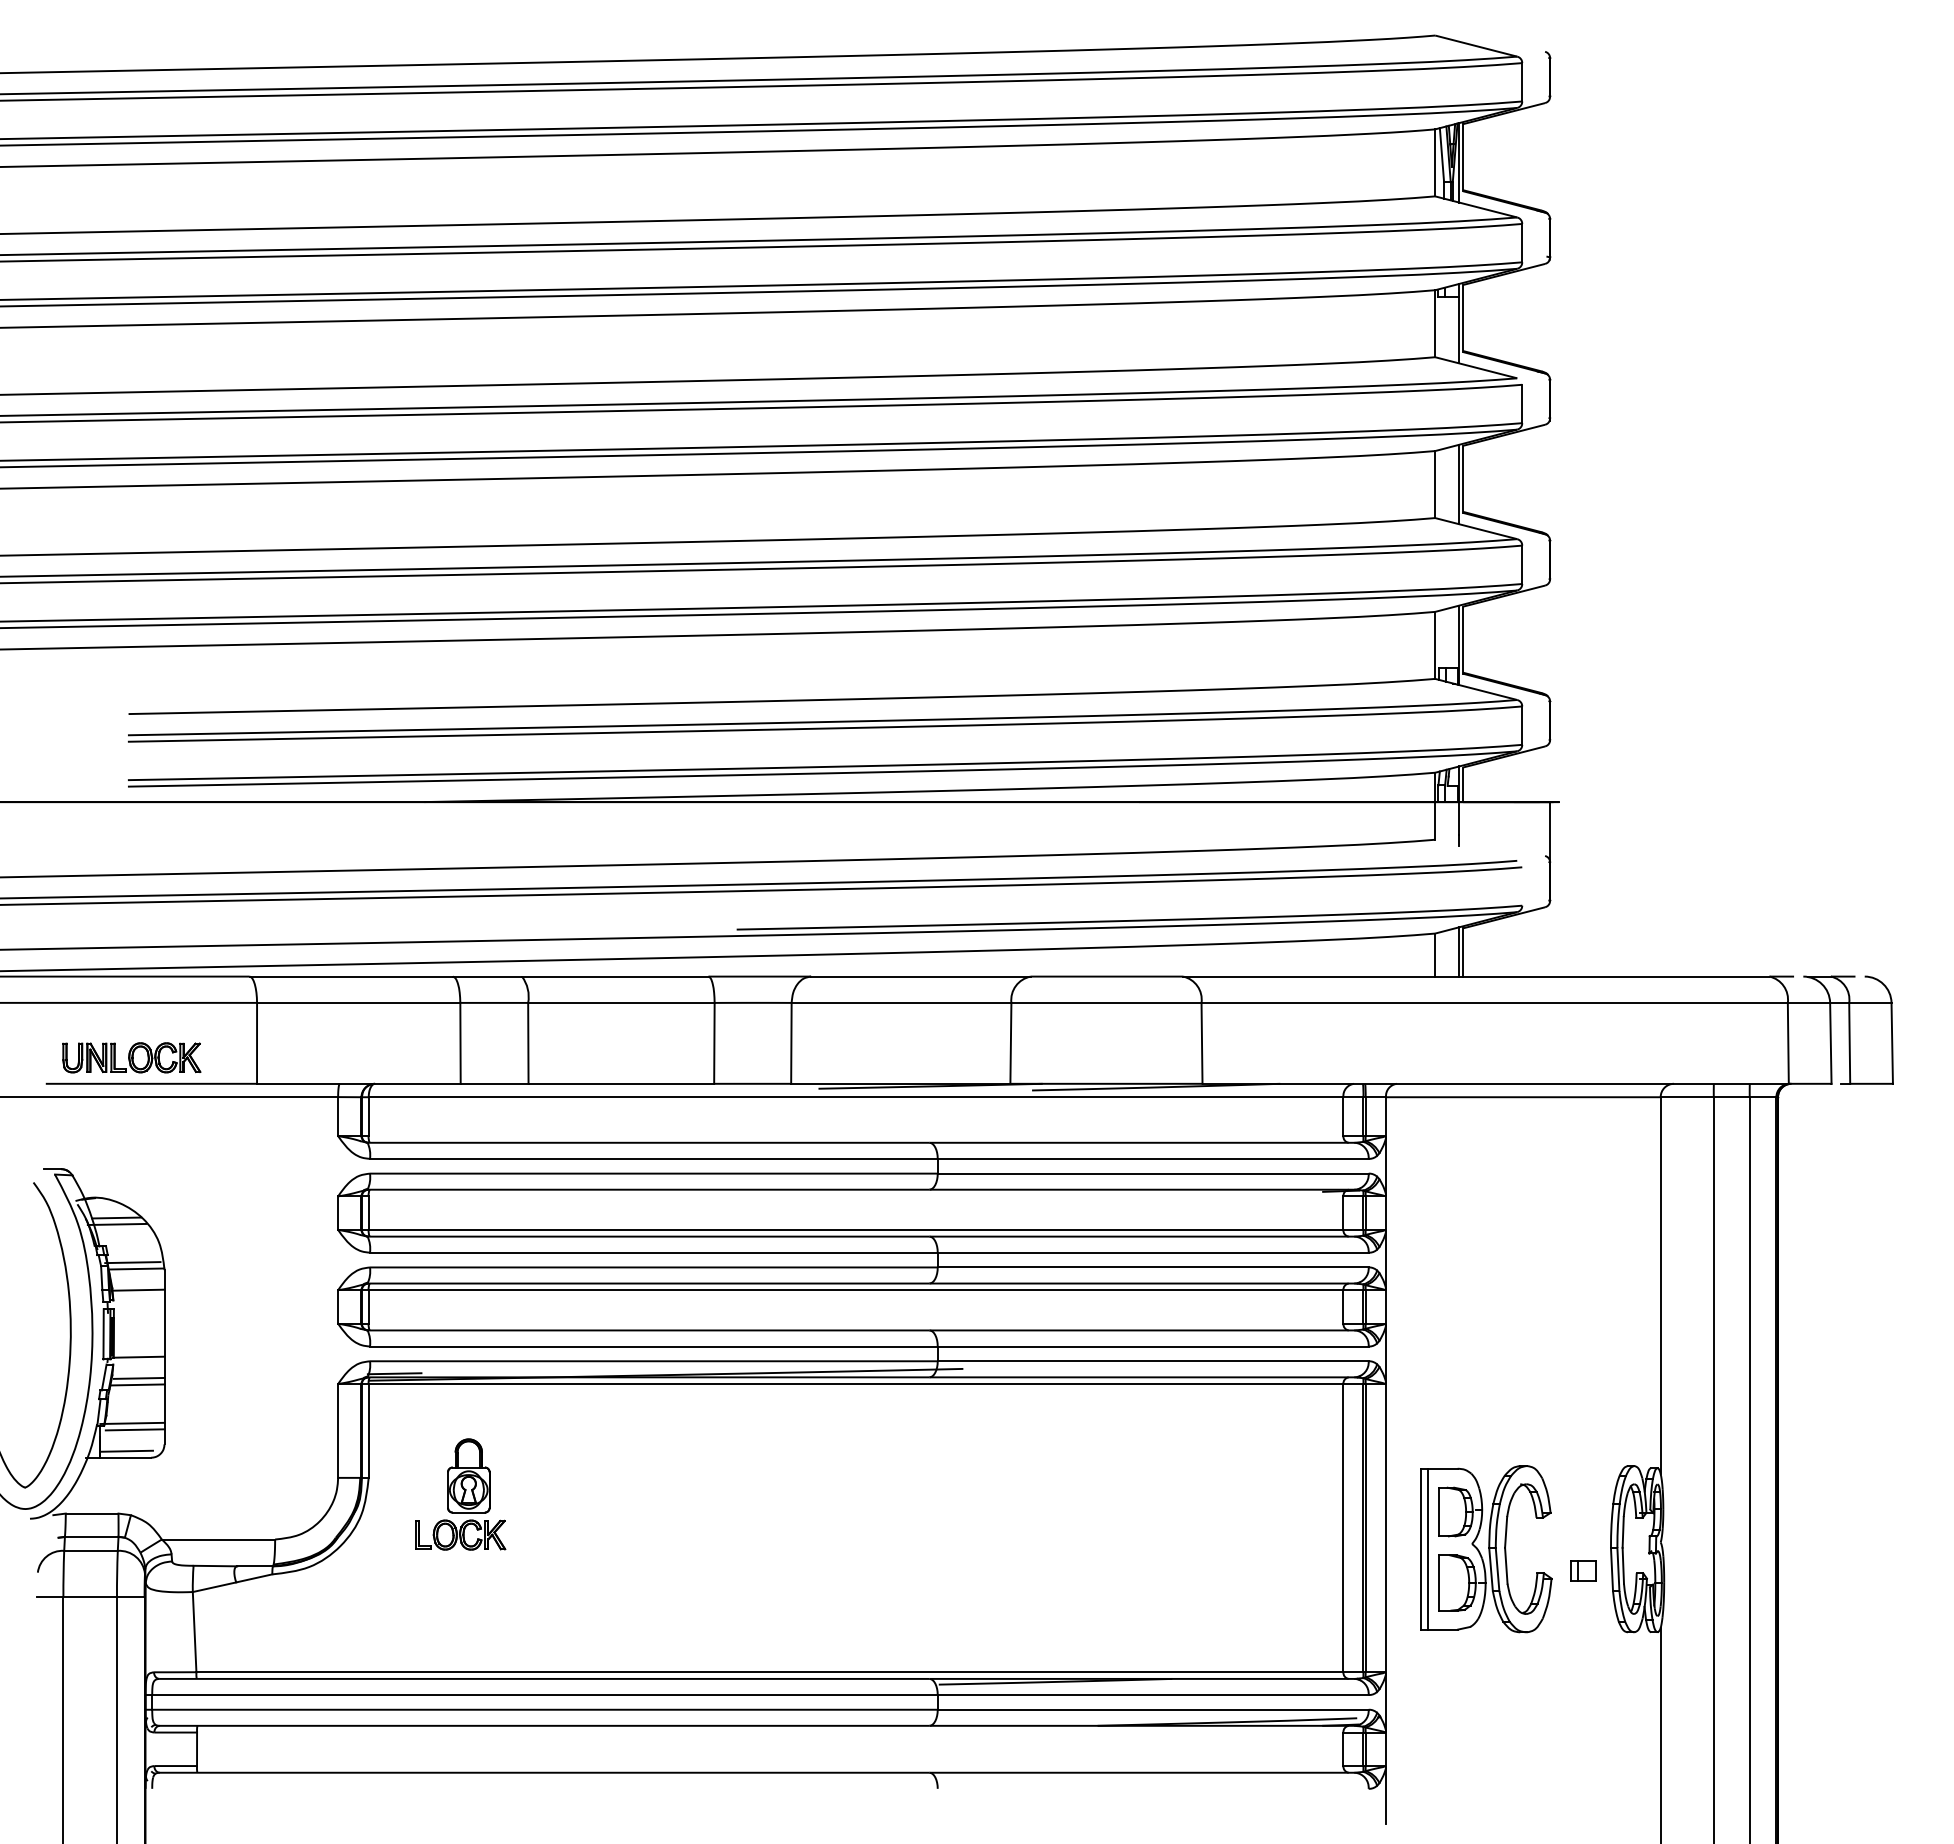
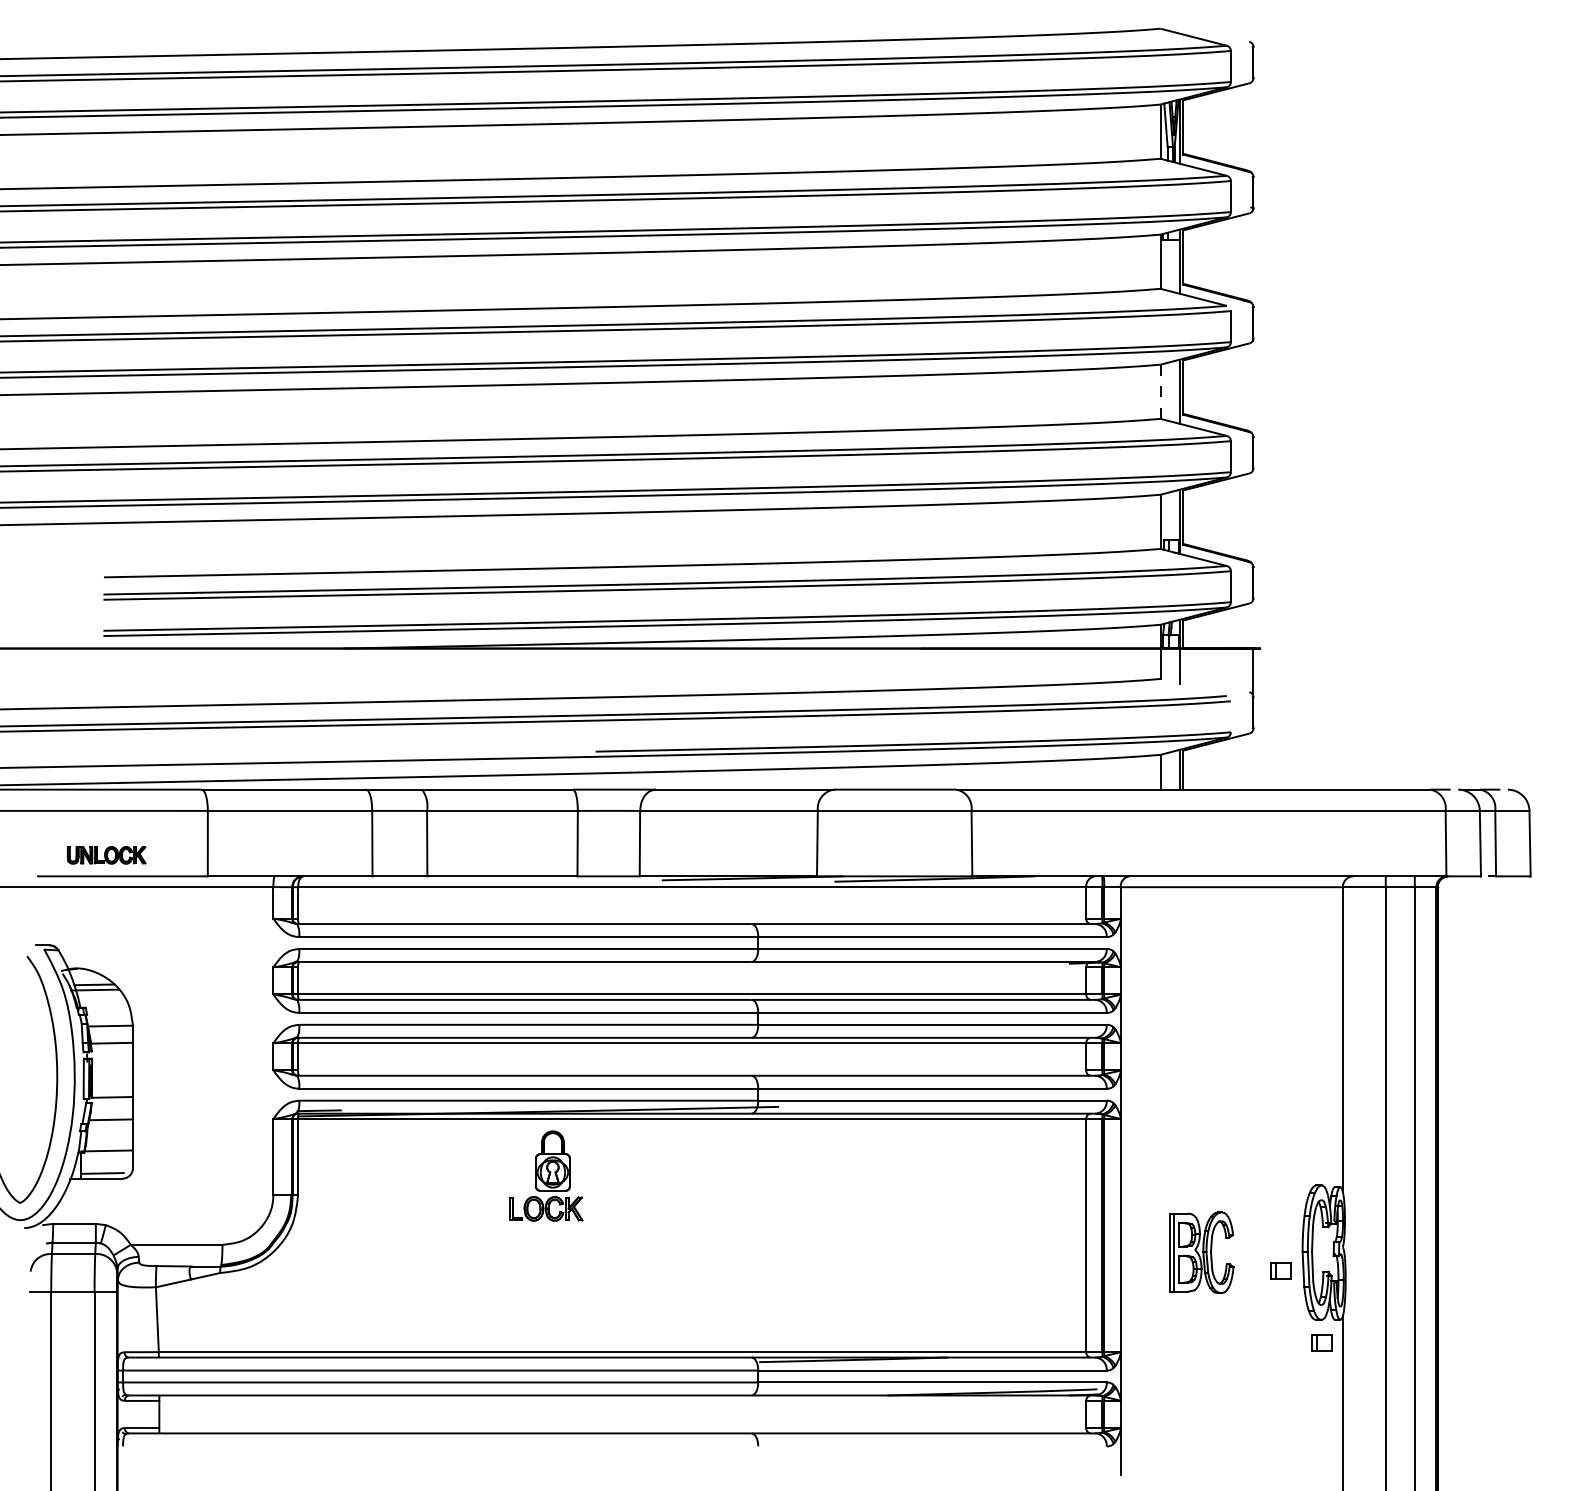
line: (1435, 484) -> (1160, 391), solid -> dashed
part: (131, 1057) -> (106, 855), size x0.7
line: (132, 1262) -> (107, 1020), removed
line: (138, 1377) -> (111, 1113), removed
line: (134, 1429) -> (108, 1155), removed
part: (460, 1494) -> (546, 1176), moved
part: (1486, 1549) -> (1201, 1252), size x0.6
part: (1634, 1660) -> (1321, 1342), added

